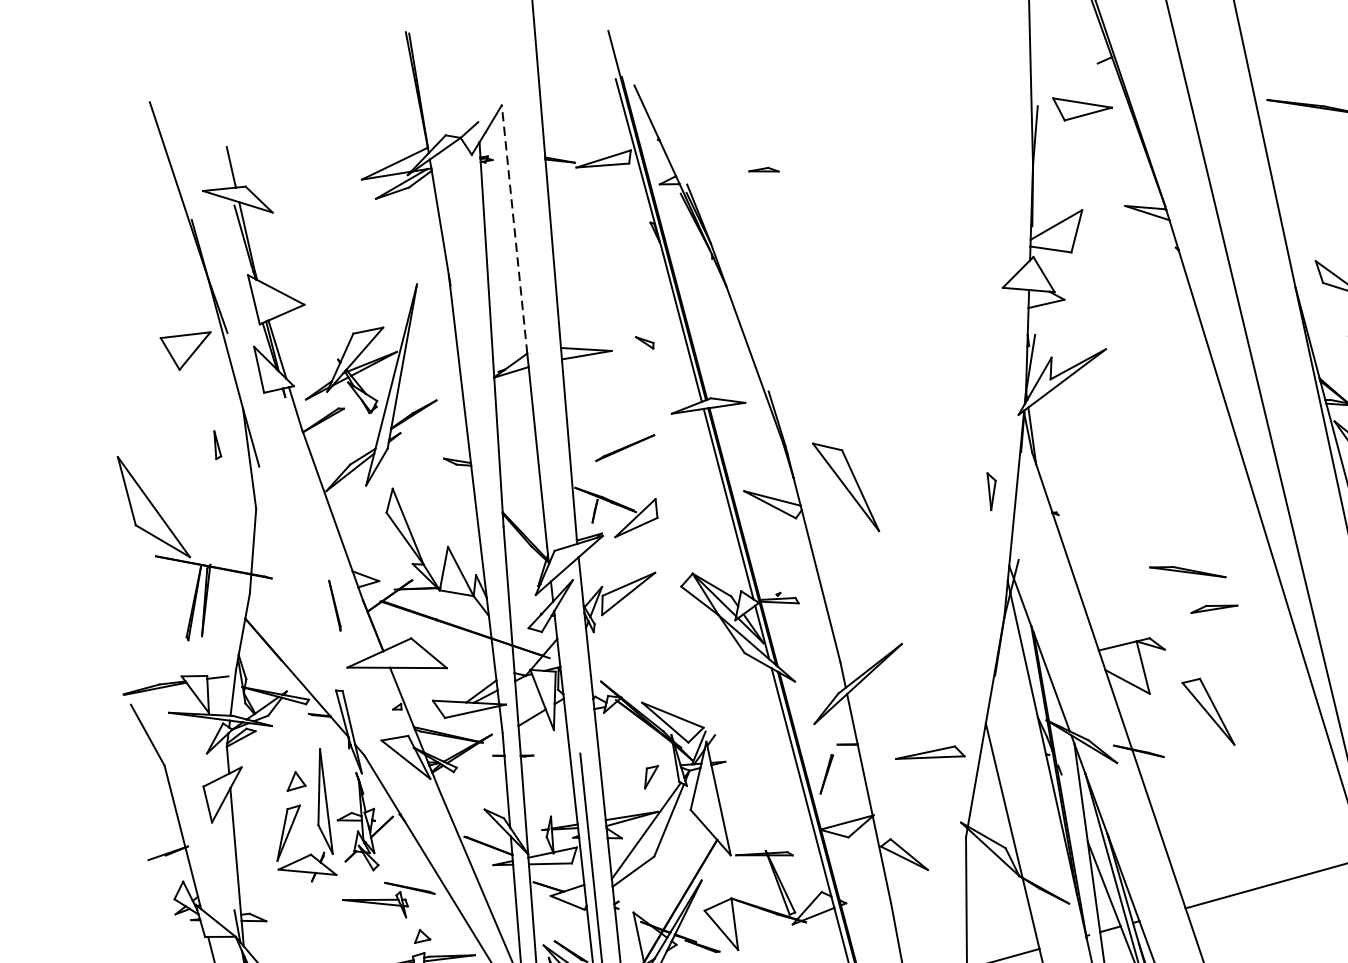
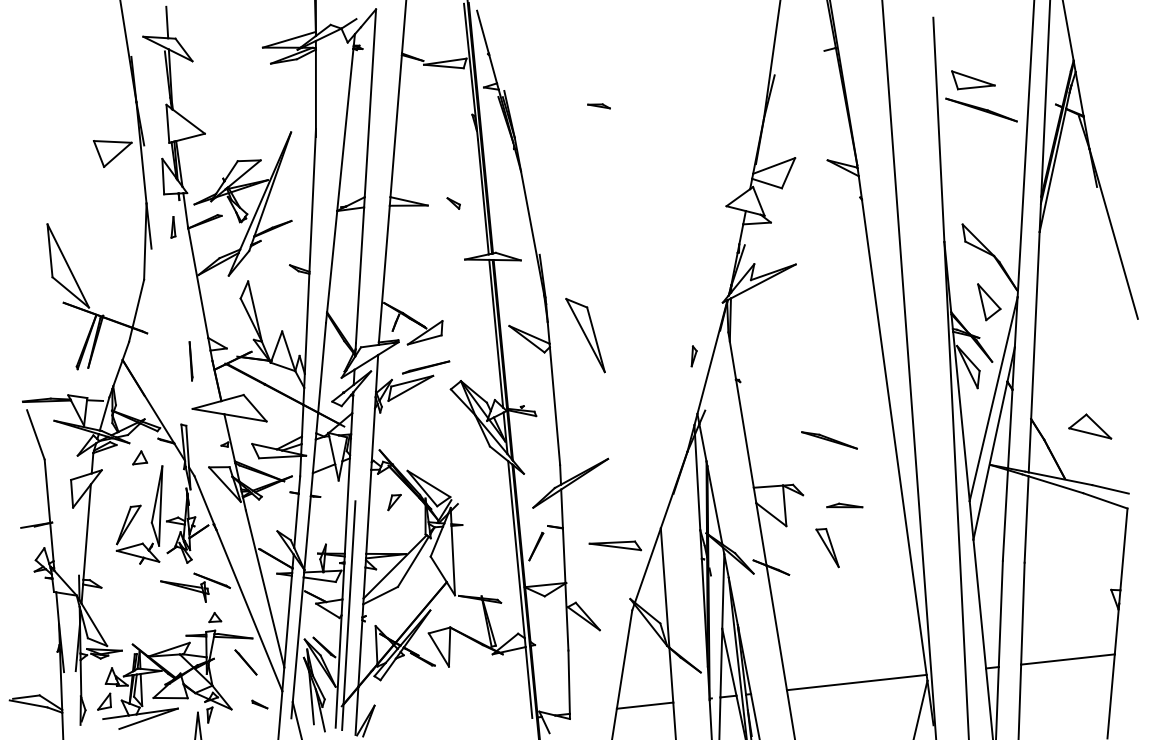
part: (1083, 105) -> (973, 80), moved
part: (763, 171) -> (598, 106), moved
line: (514, 228) -> (370, 102), dashed -> solid
part: (216, 445) -> (173, 227), moved
line: (625, 448) -> (426, 367), moved
part: (991, 491) -> (693, 356), size x0.71
part: (1213, 607) -> (844, 505), moved
part: (1208, 714) -> (827, 548), size x0.71
part: (651, 777) -> (394, 502), moved
part: (295, 780) -> (140, 457), moved

